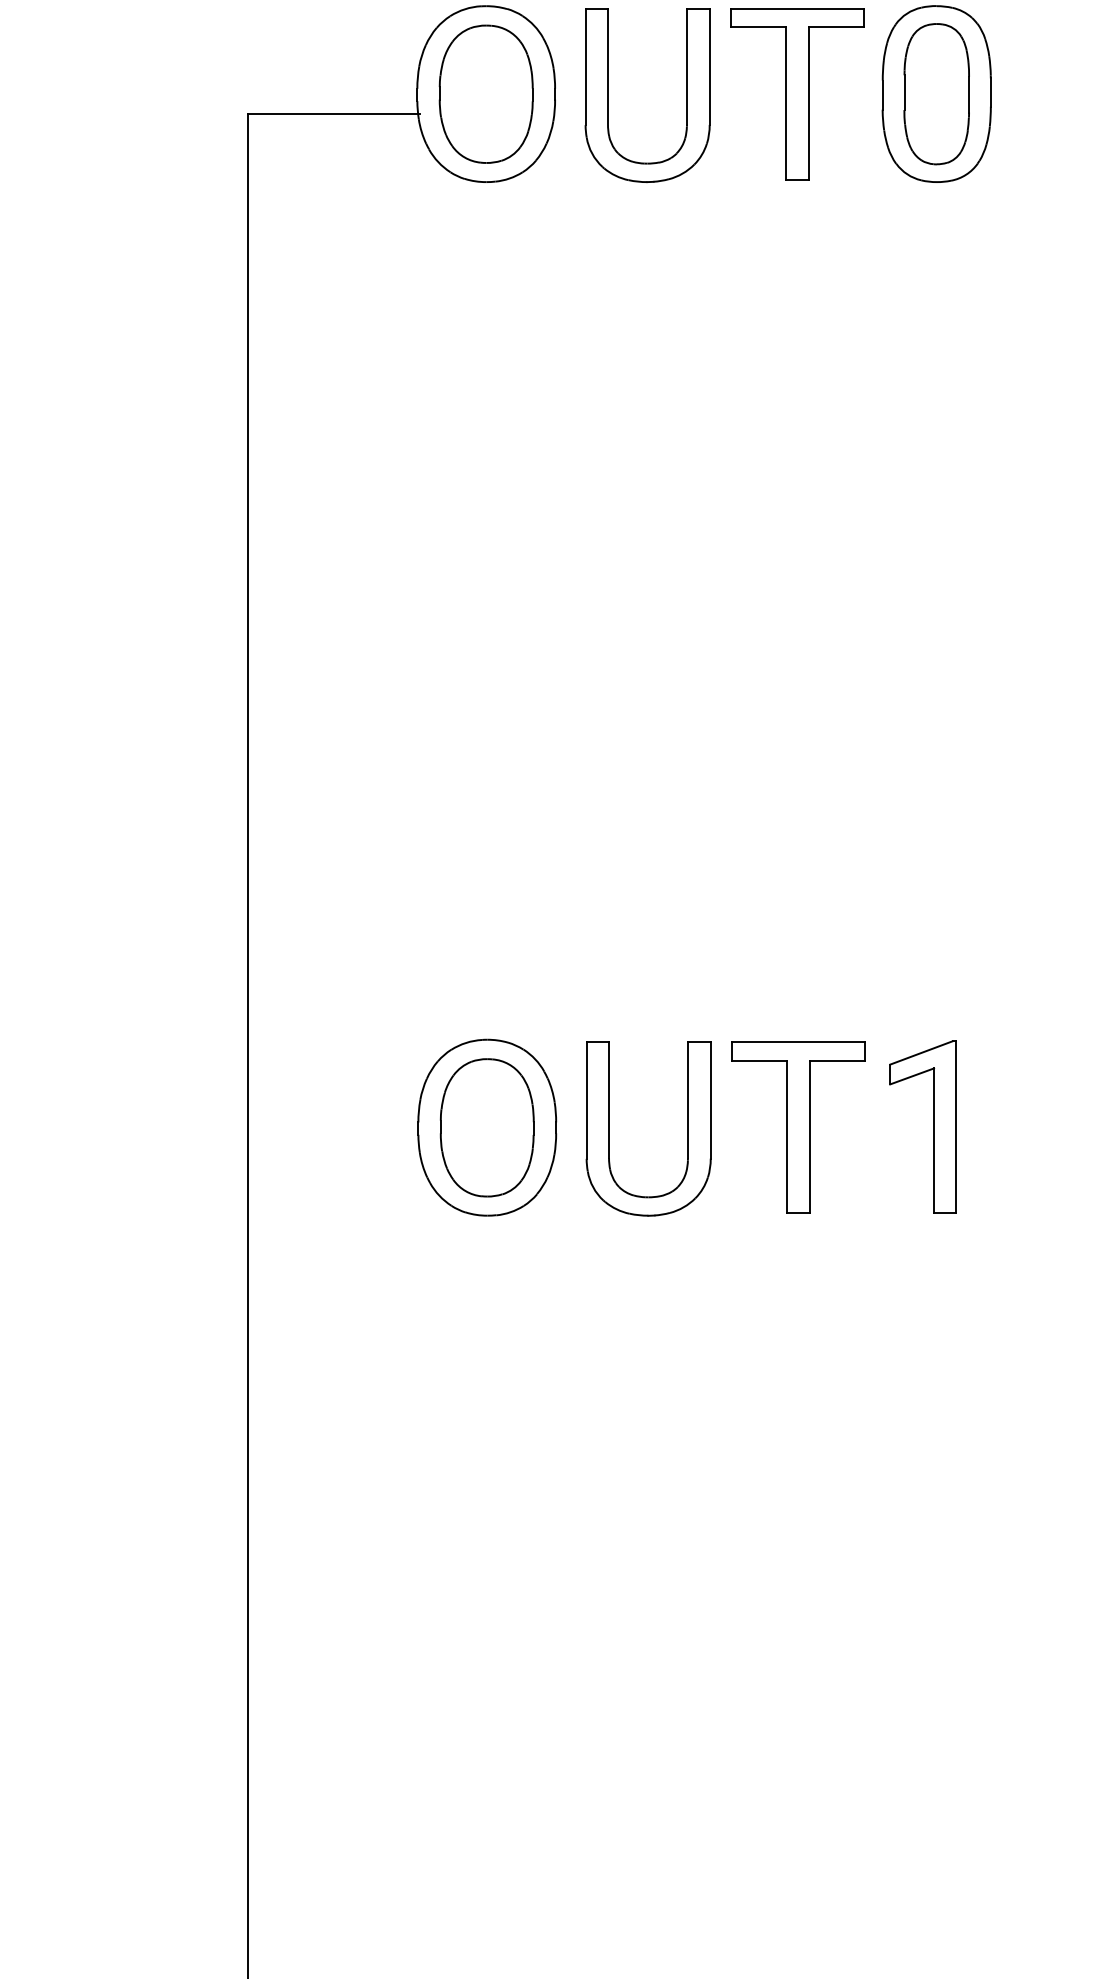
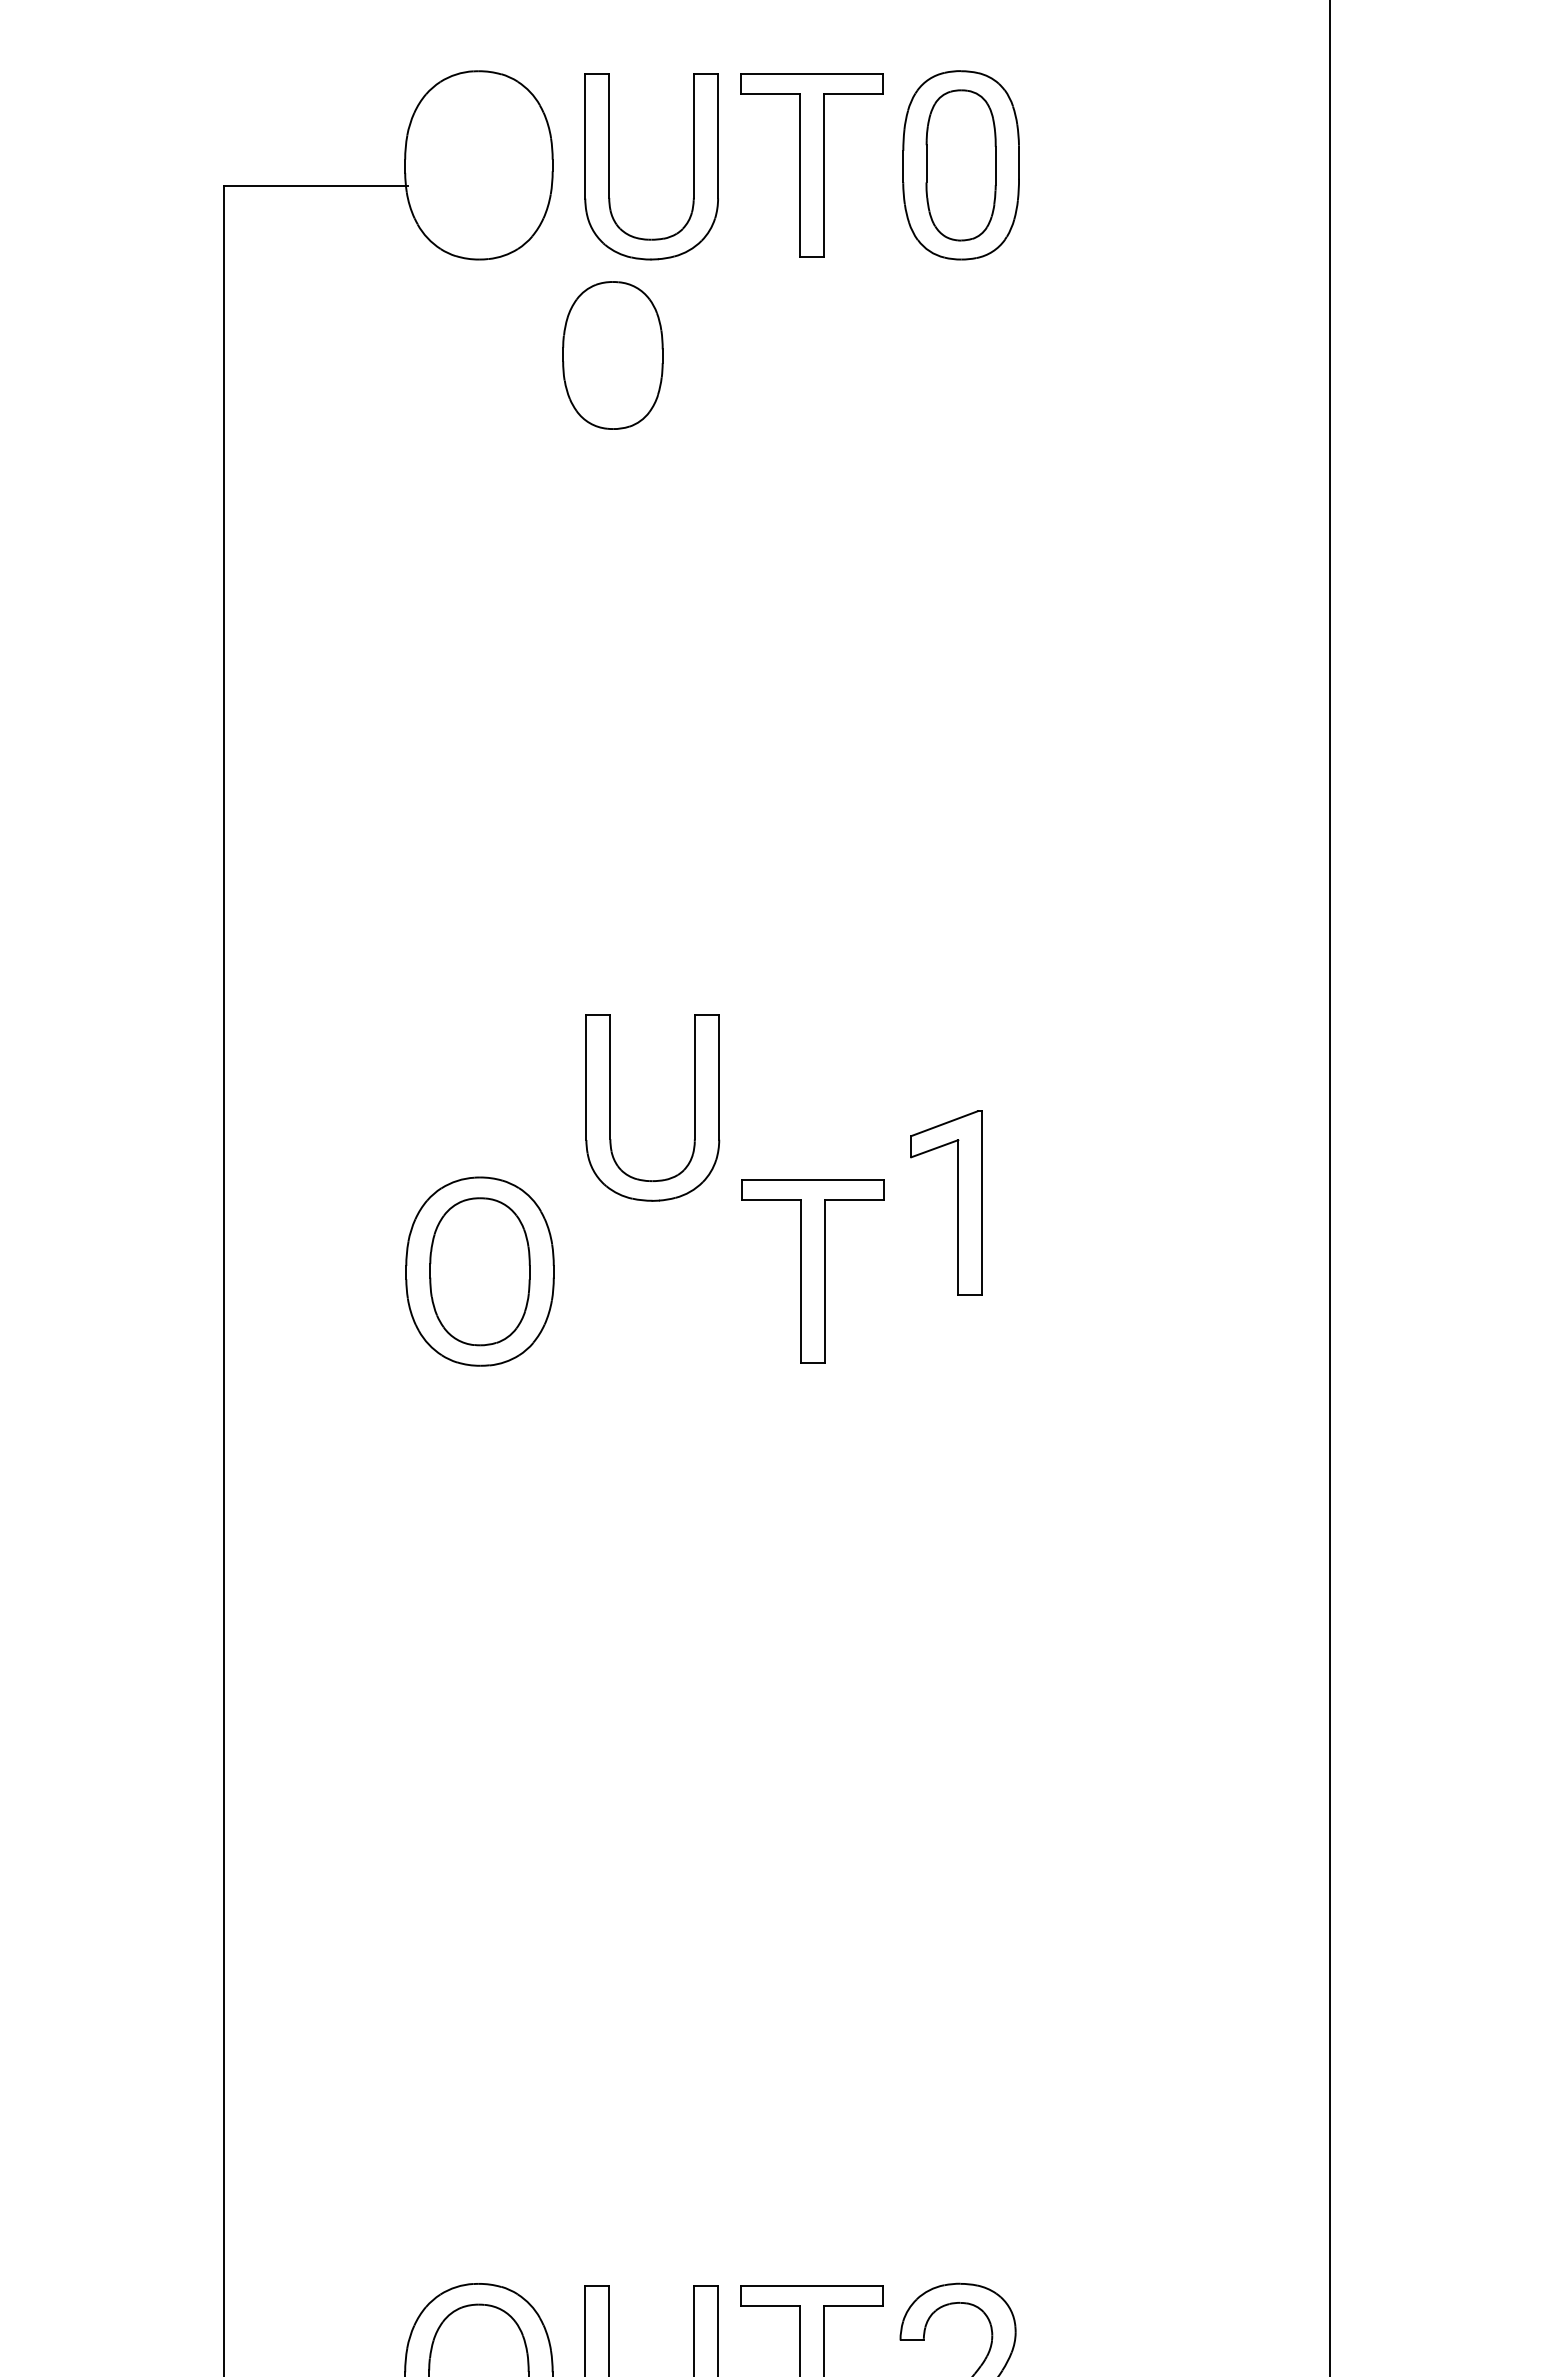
part: (485, 94) -> (612, 355), moved
part: (933, 1126) -> (957, 1202), moved
part: (609, 1128) -> (610, 1107), moved

